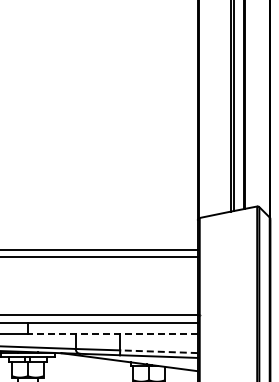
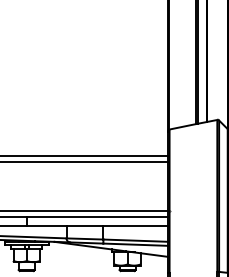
line: (112, 333) -> (97, 225), dashed -> solid
line: (158, 351) -> (135, 240), dashed -> solid

